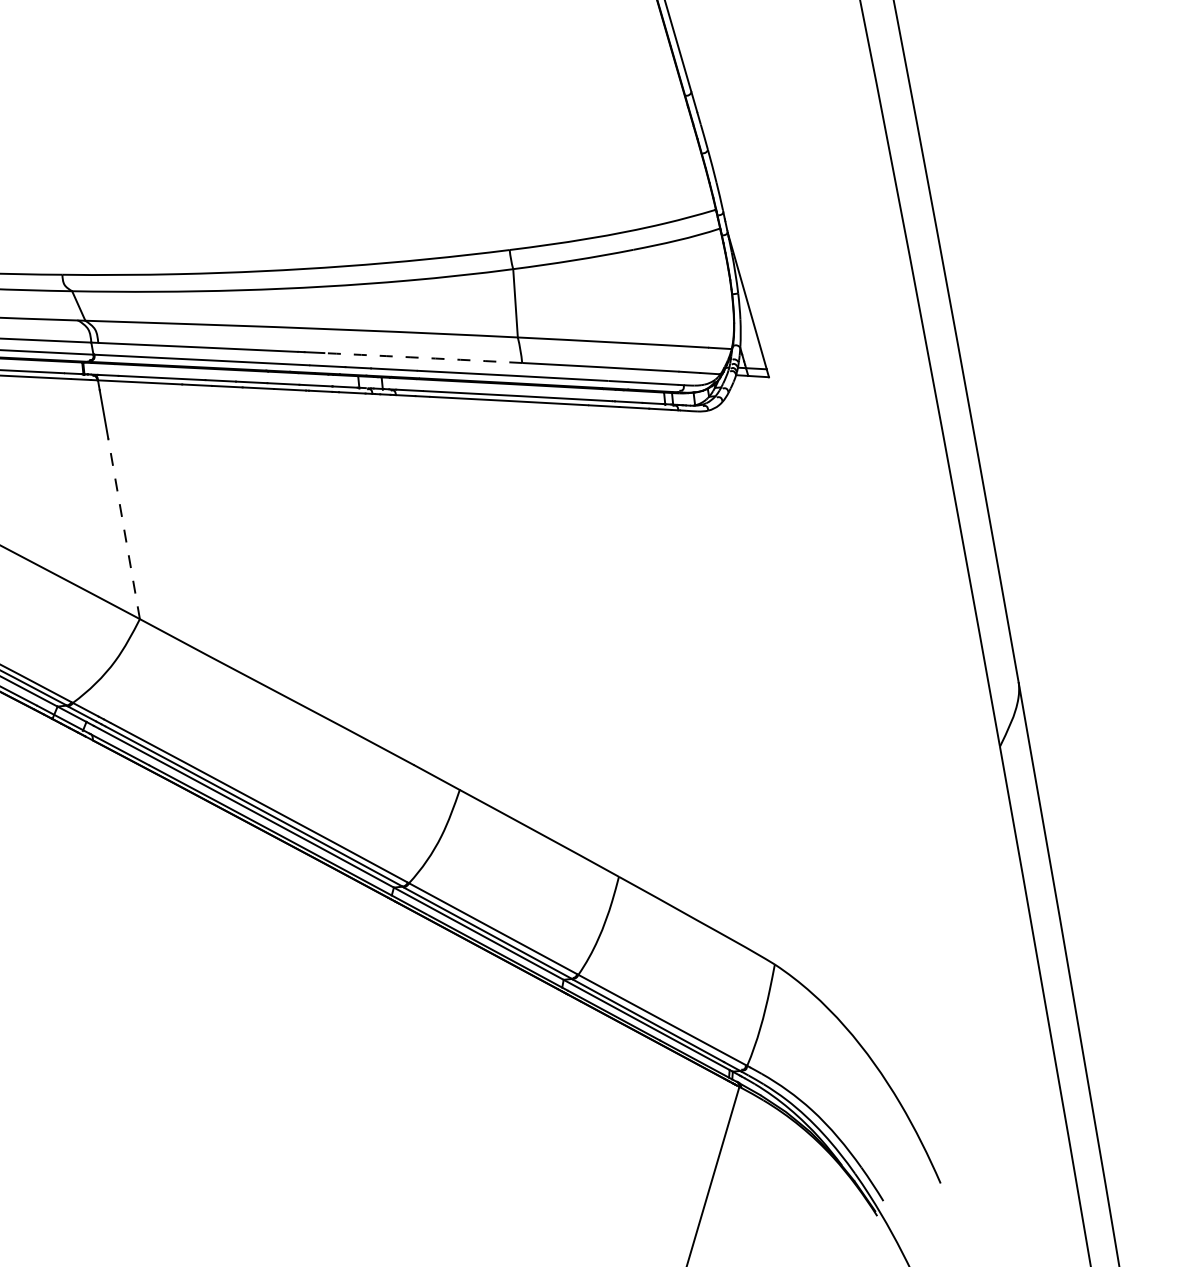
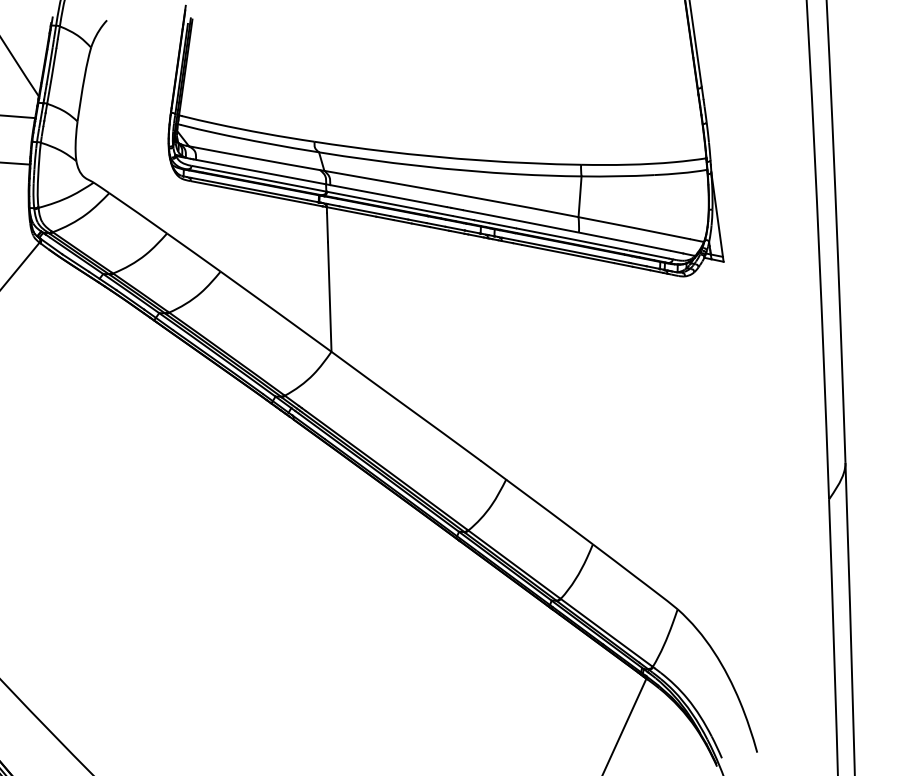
arc: (422, 358) -> (520, 221), dashed -> solid
line: (123, 529) -> (329, 297), dashed -> solid

